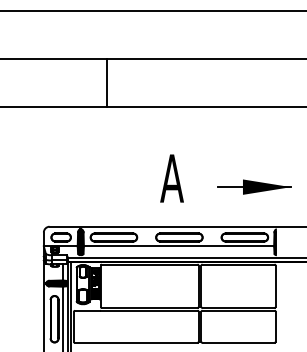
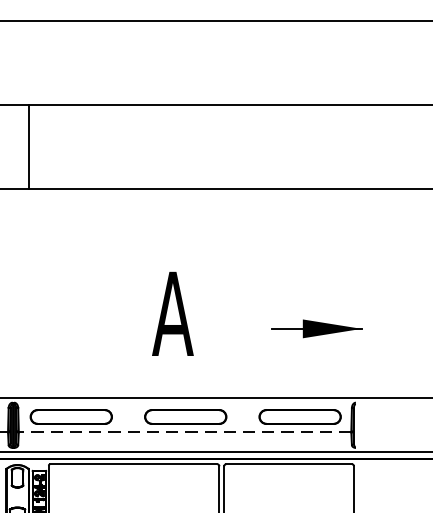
line: (106, 82) -> (28, 146), moved
part: (254, 186) -> (316, 327), size x0.7
line: (178, 246) -> (184, 432), solid -> dashed

